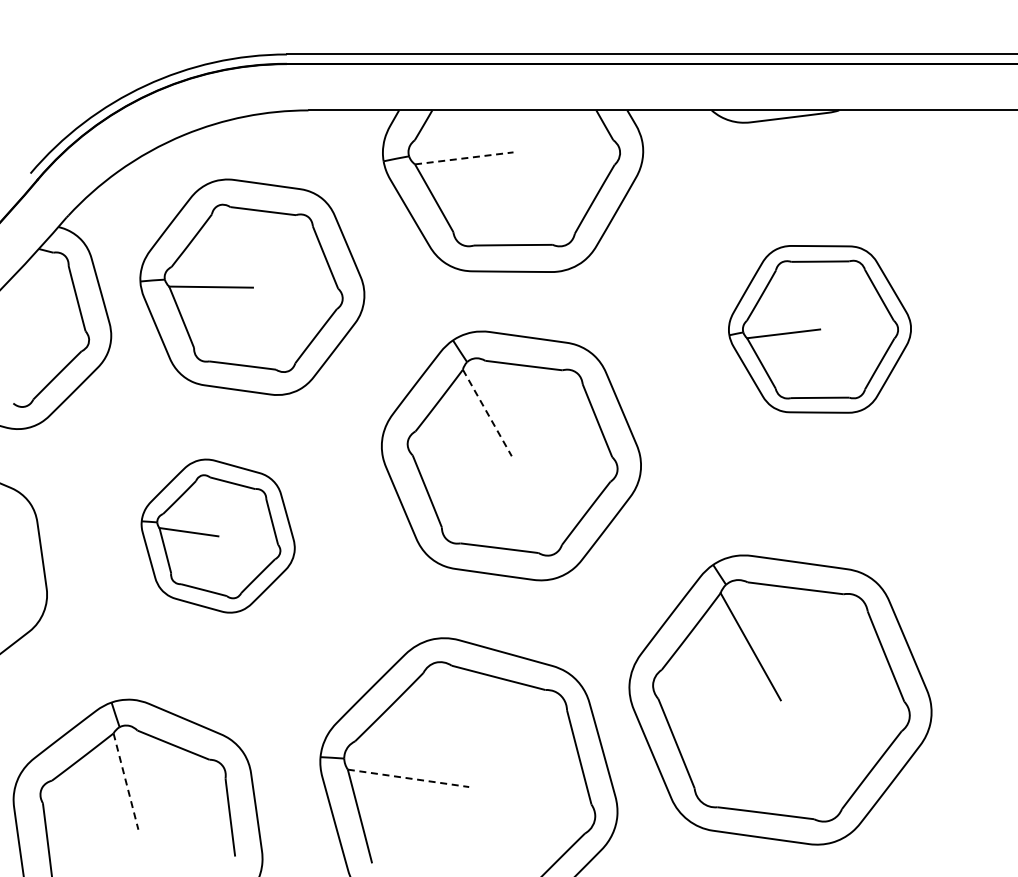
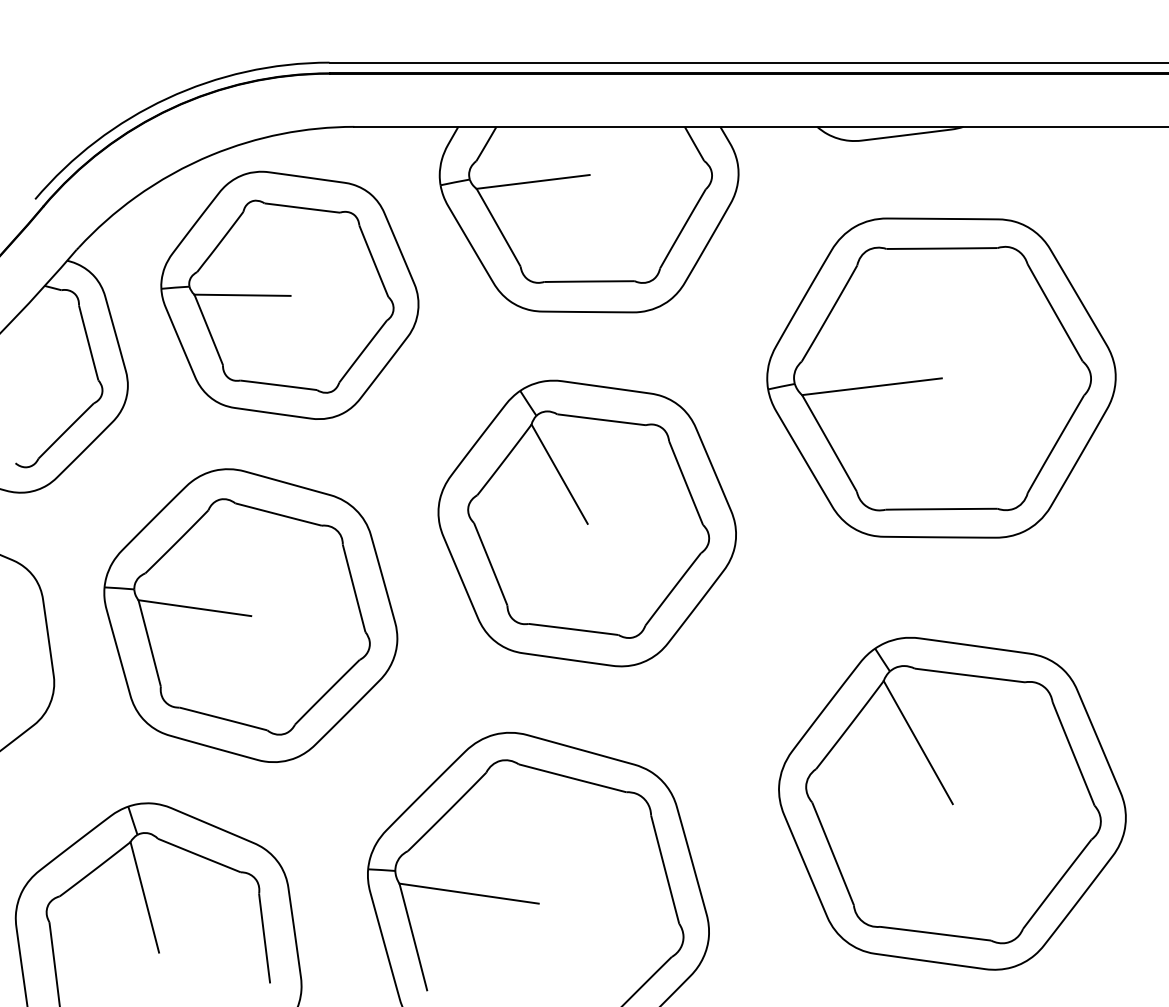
line: (464, 158) -> (533, 182), dashed -> solid
part: (252, 286) -> (290, 294), moved
part: (819, 329) -> (940, 378), size x1.67
line: (487, 413) -> (559, 474), dashed -> solid
part: (217, 535) -> (249, 614), size x1.67
part: (780, 699) -> (952, 803), moved
line: (409, 778) -> (470, 893), dashed -> solid
line: (126, 781) -> (145, 897), dashed -> solid

